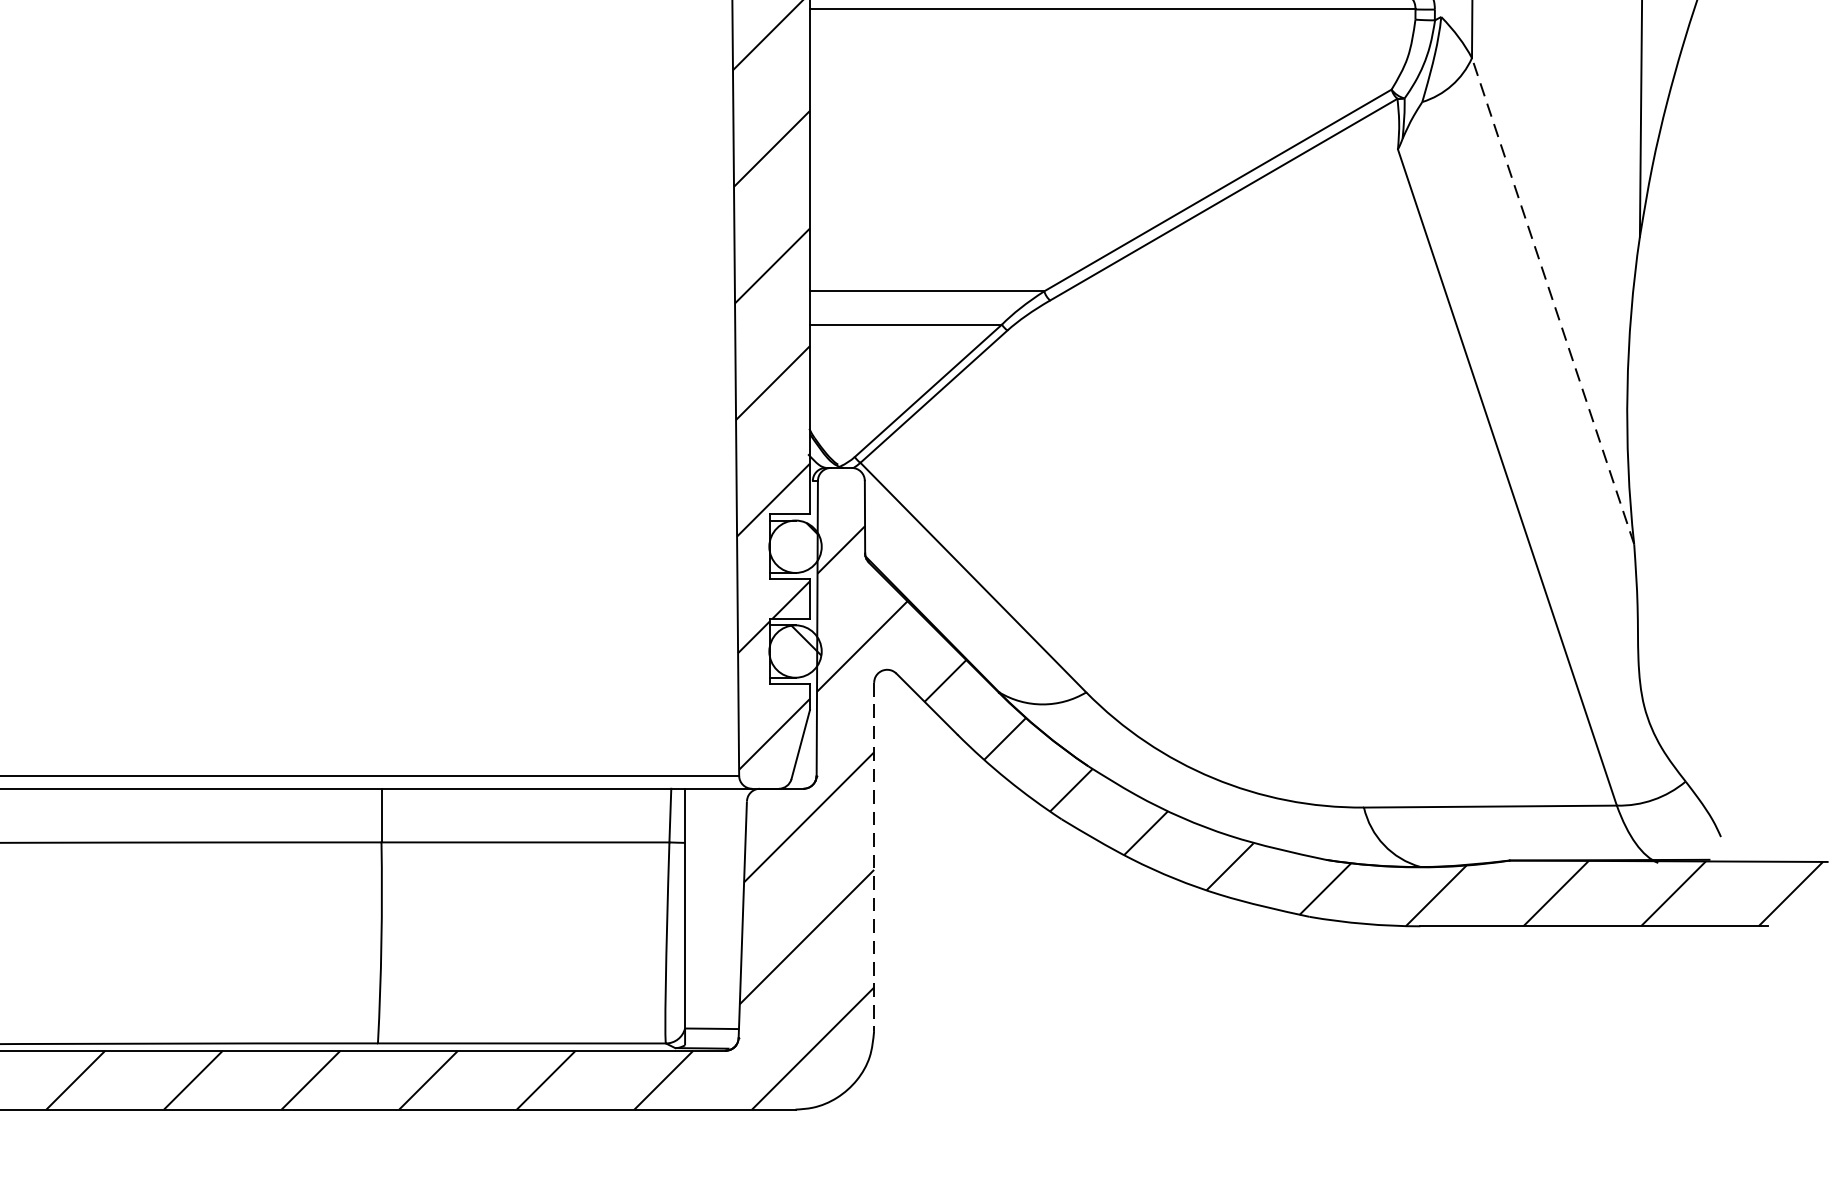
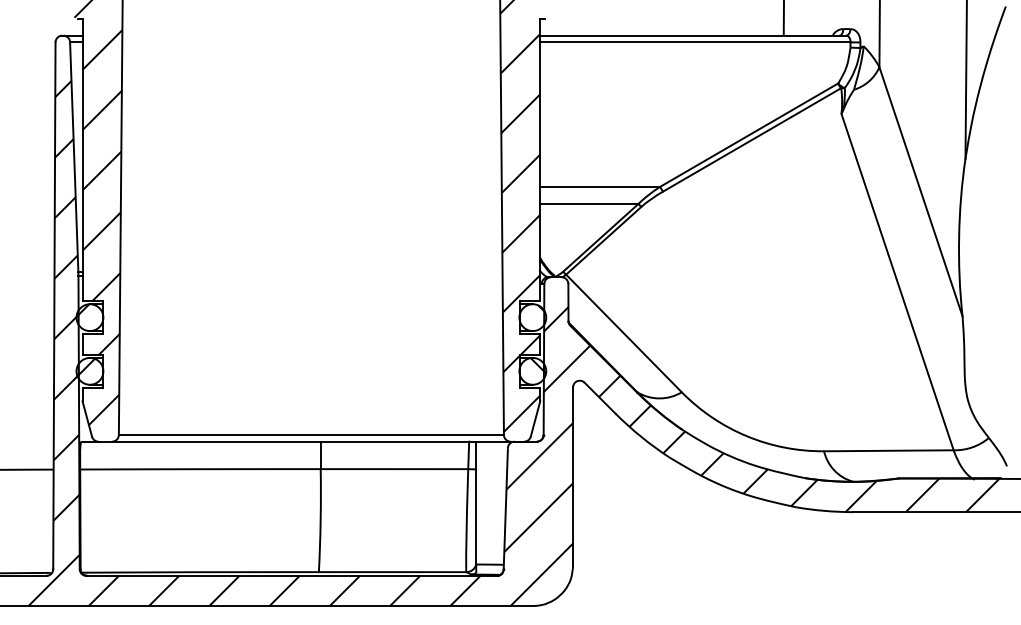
line: (1552, 300) -> (920, 191), dashed -> solid
line: (874, 858) -> (573, 477), dashed -> solid

